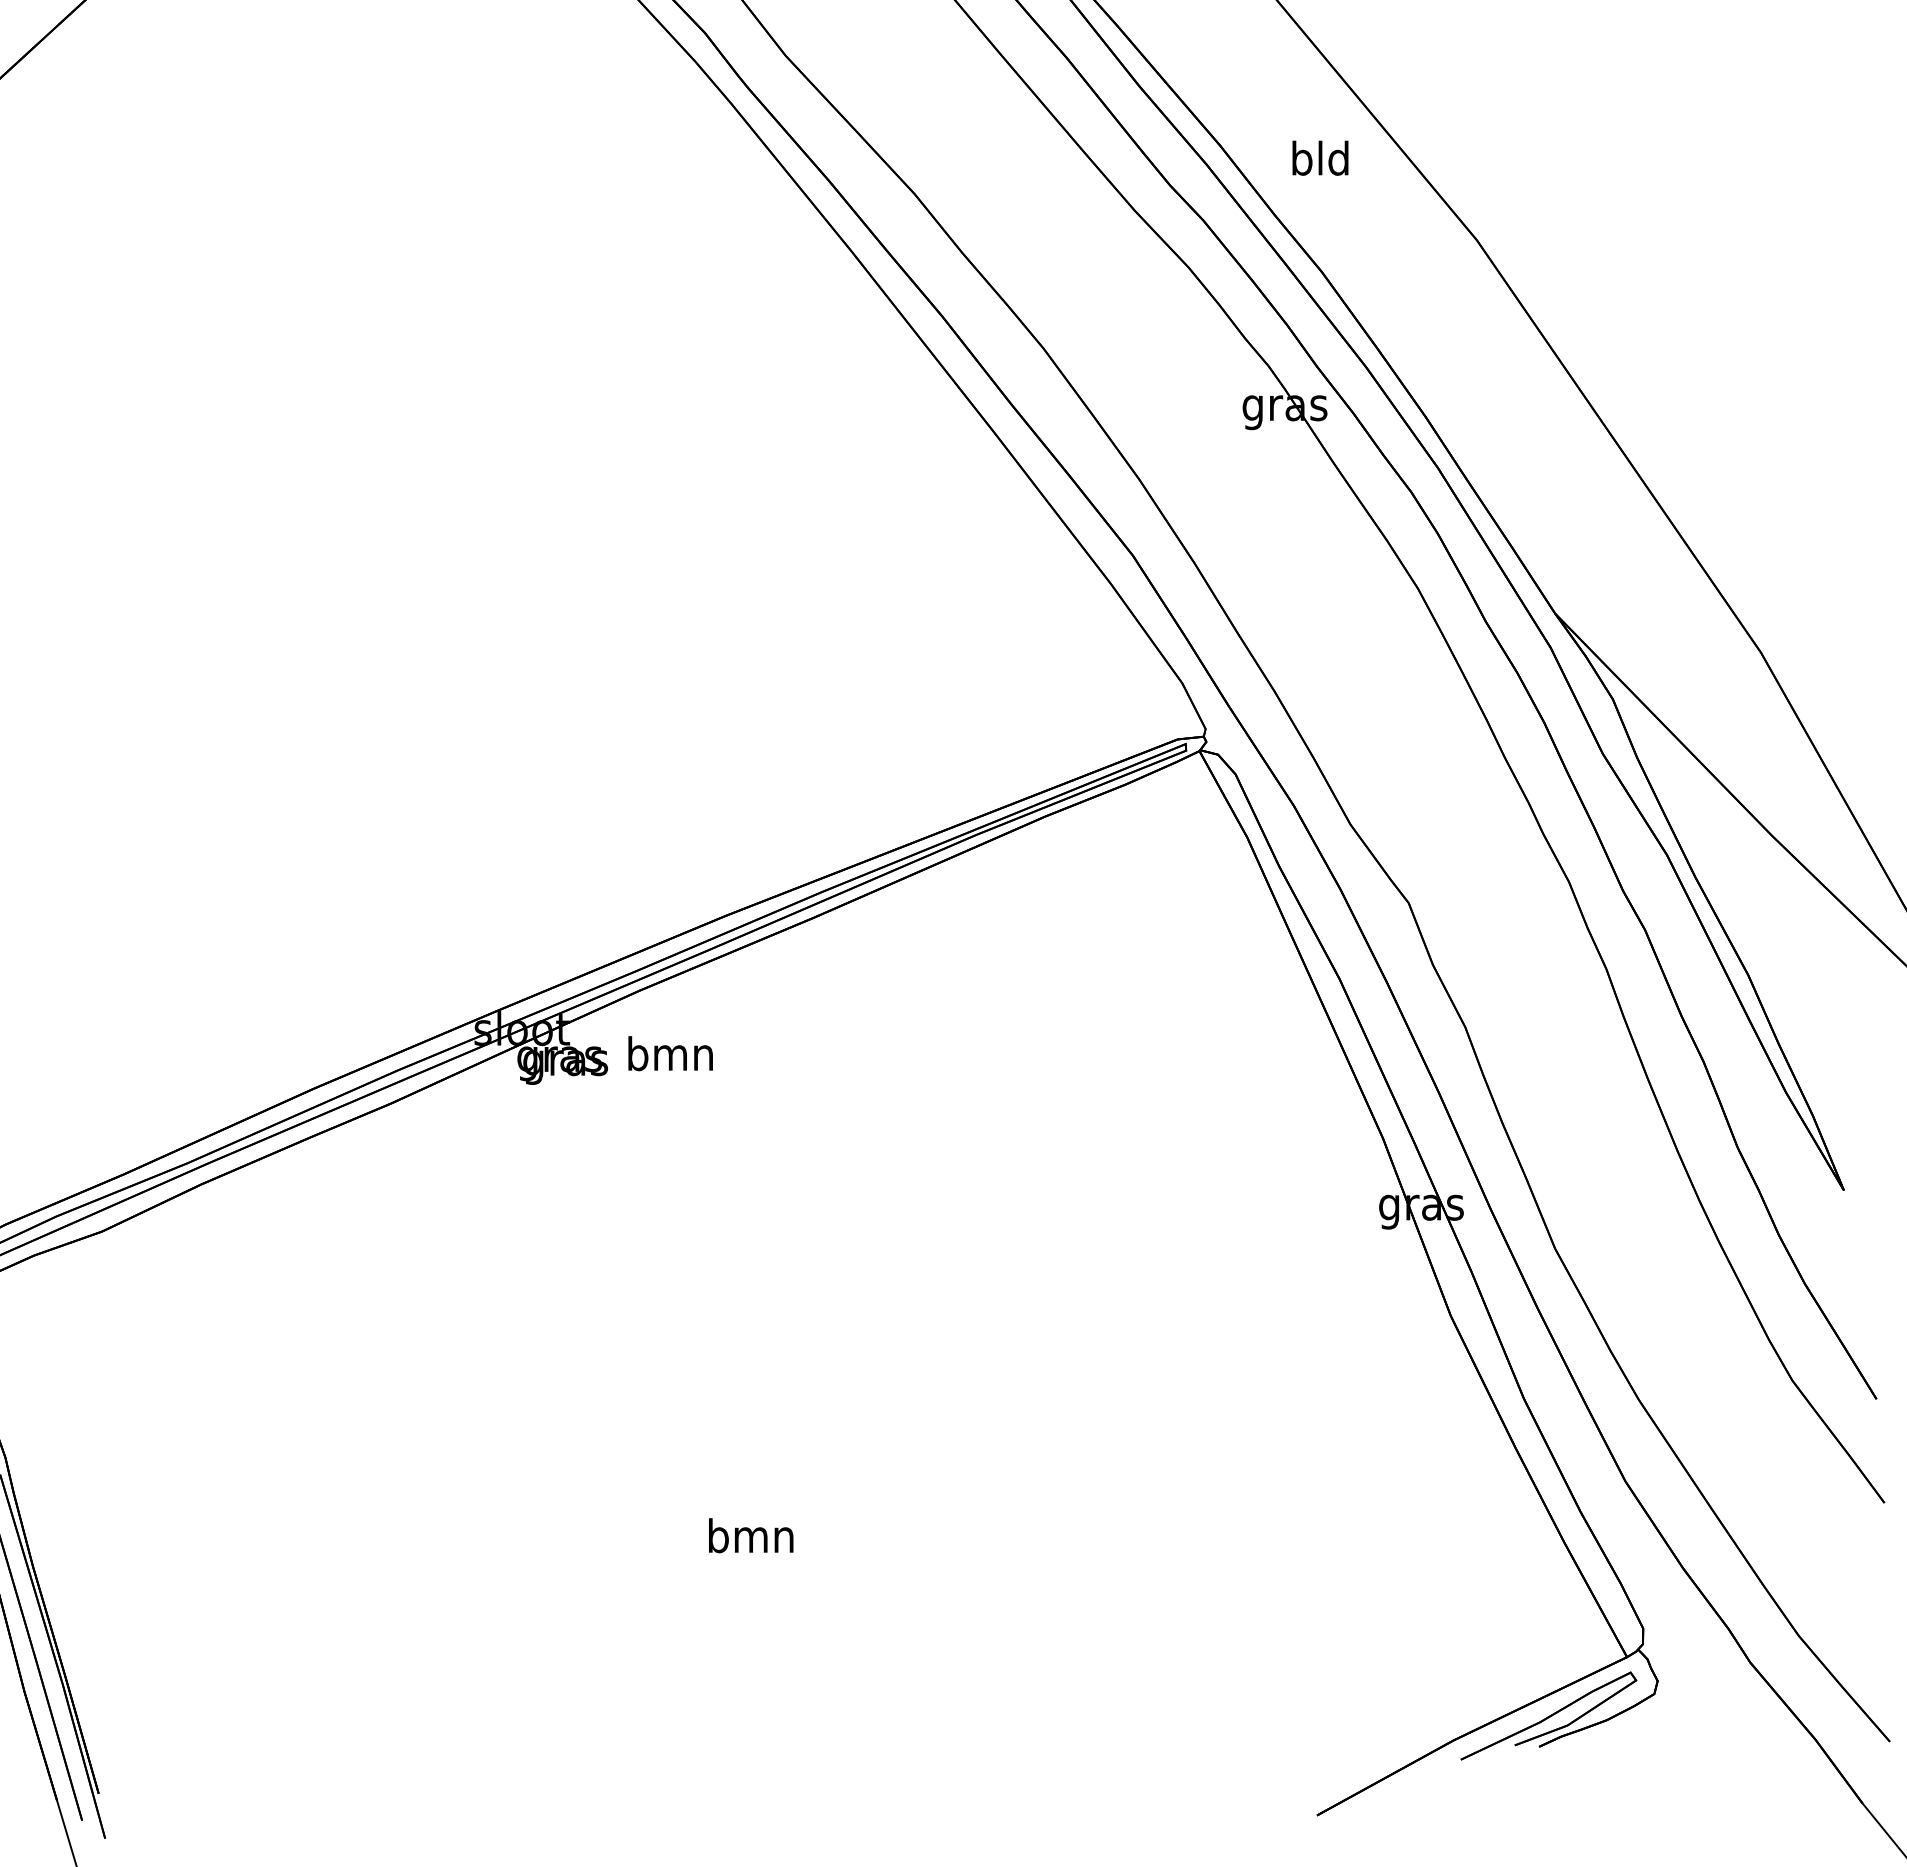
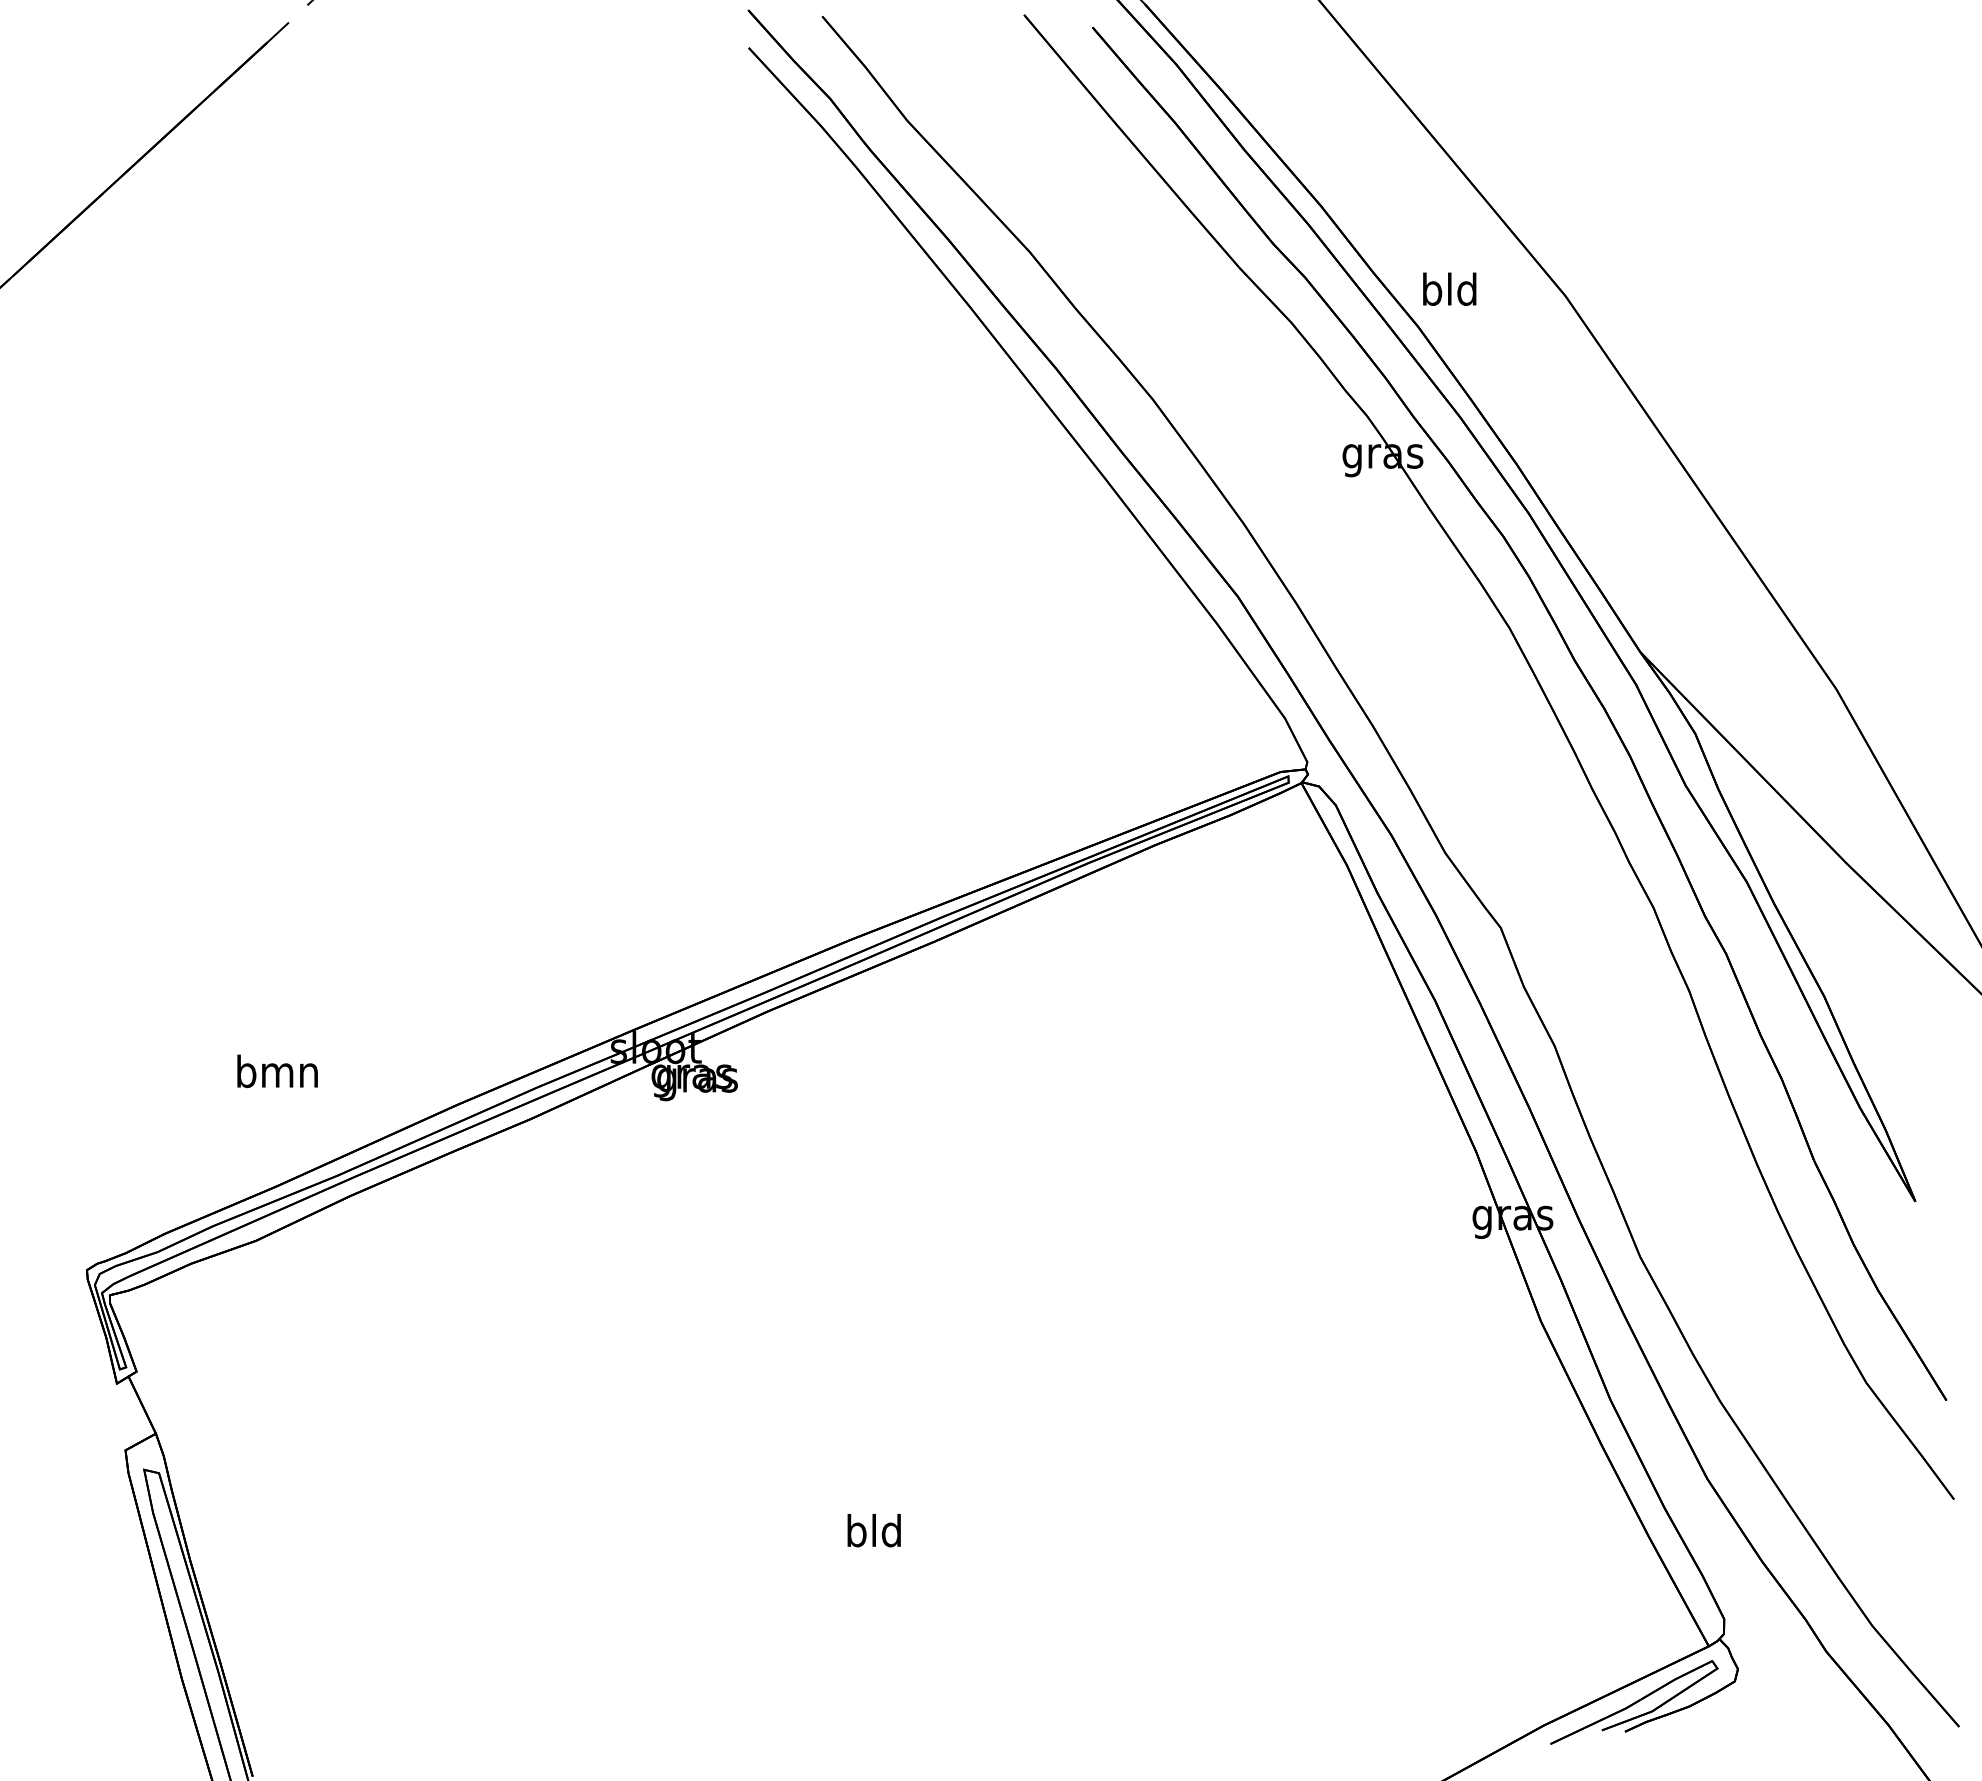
text: (1320, 157) -> (1449, 288), moved
text: (670, 1053) -> (277, 1071), moved
text: (751, 1535) -> (874, 1530), bmn -> bld

